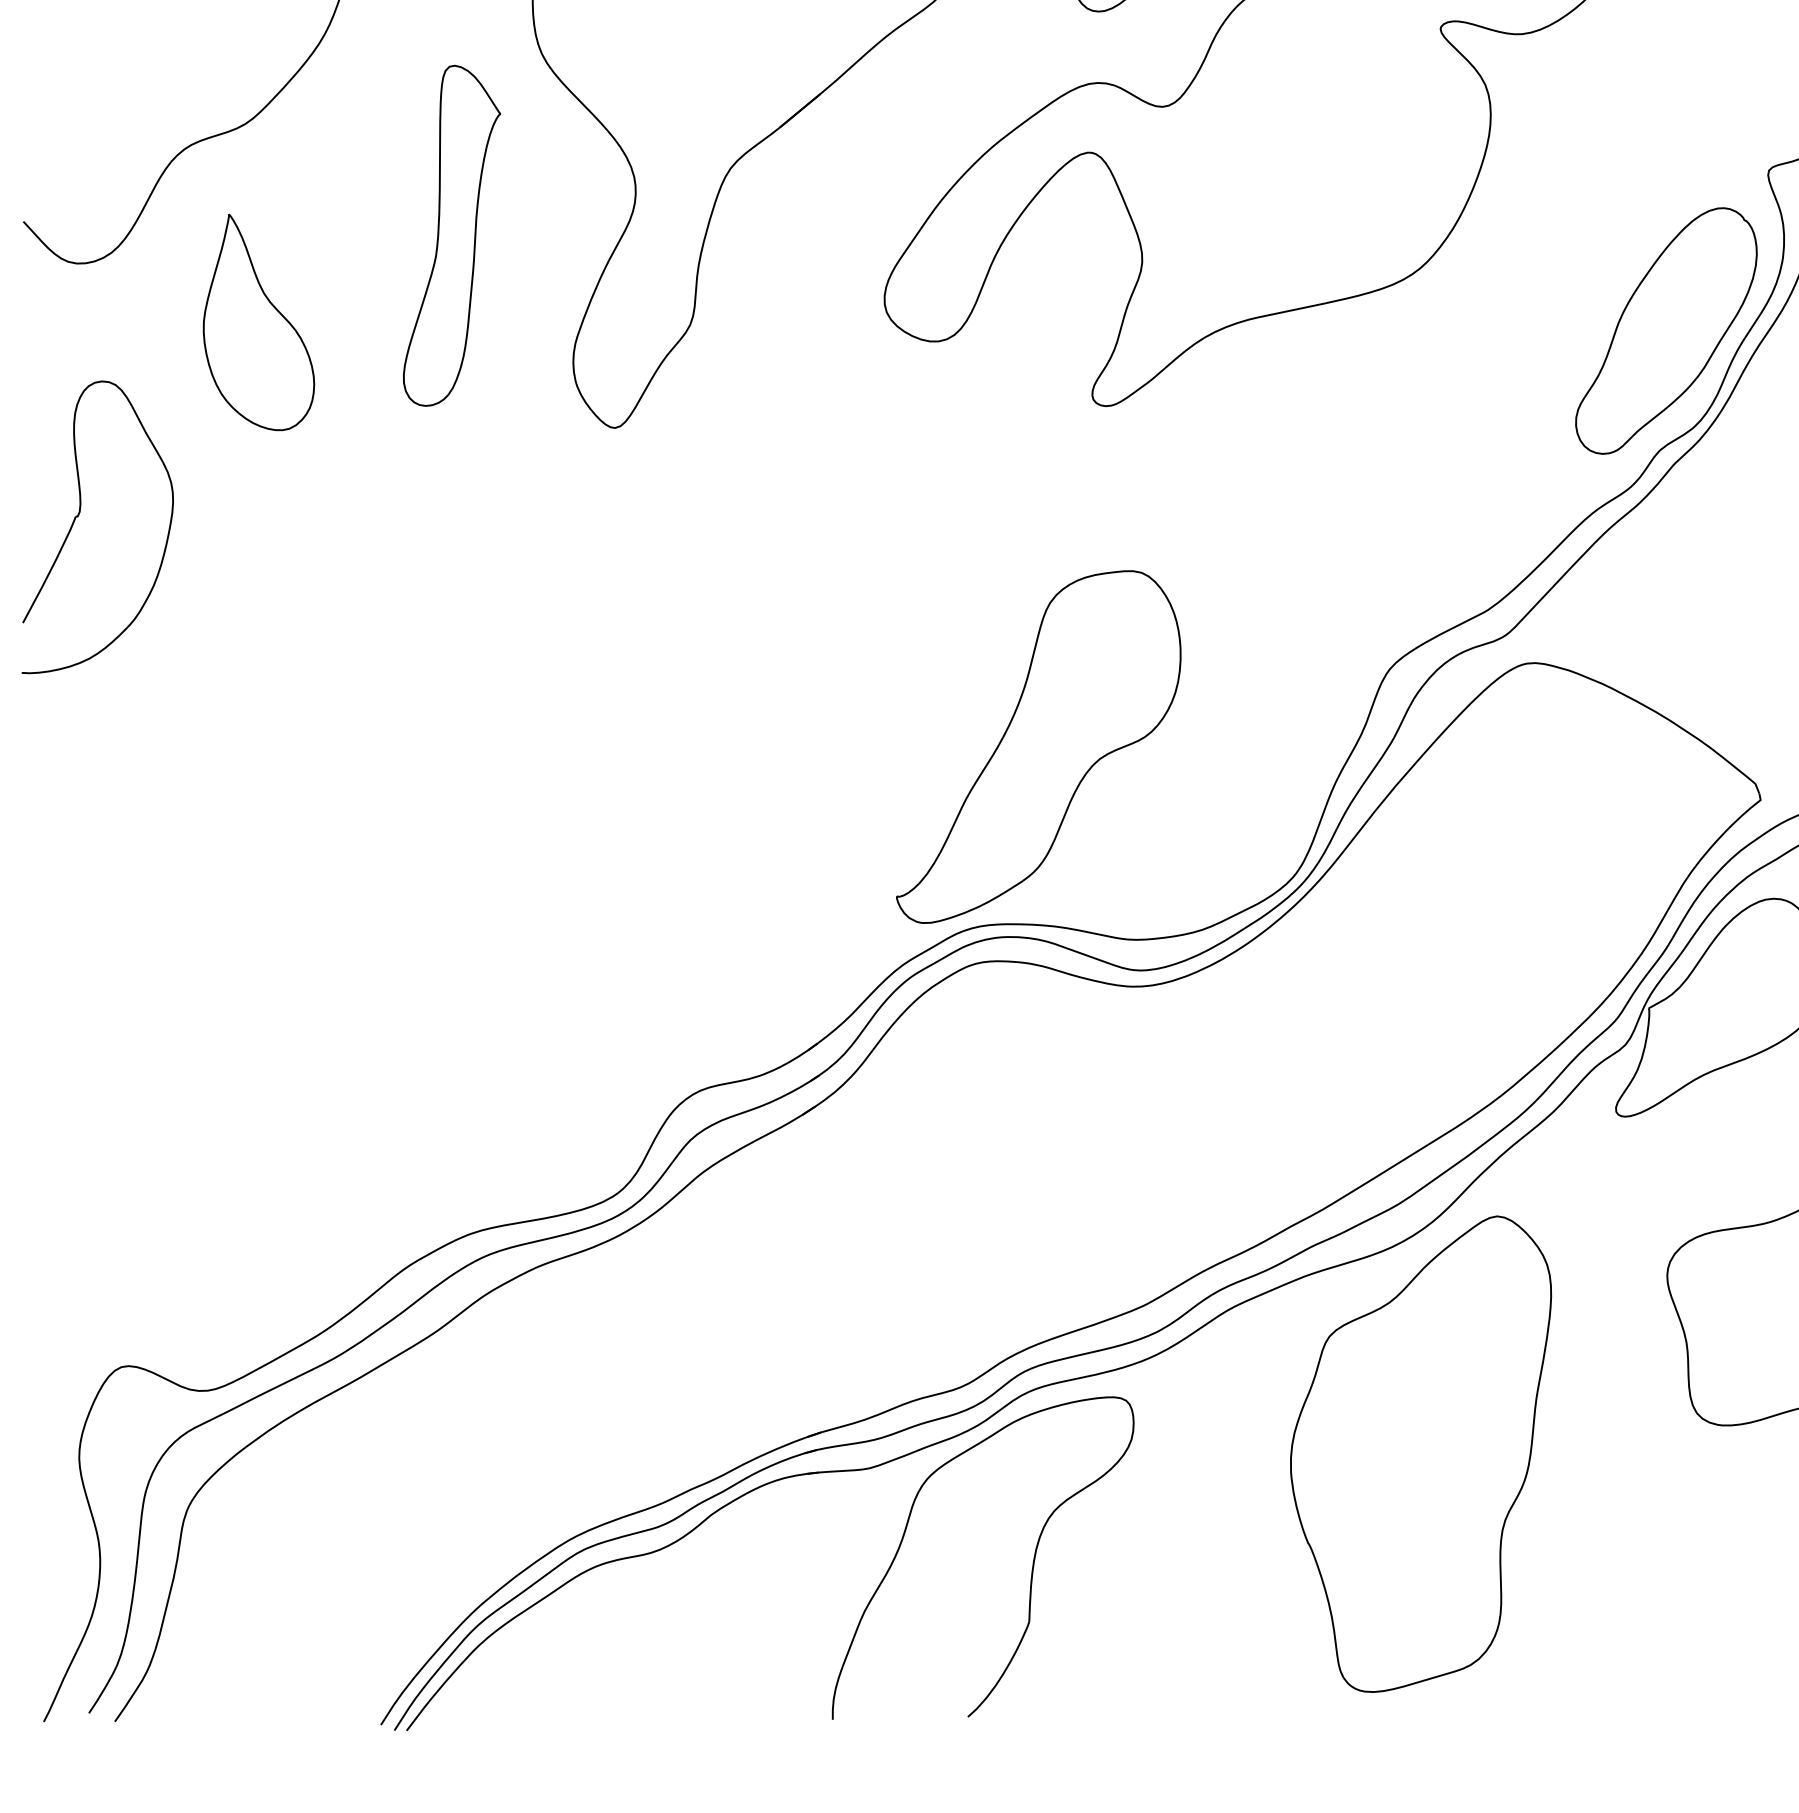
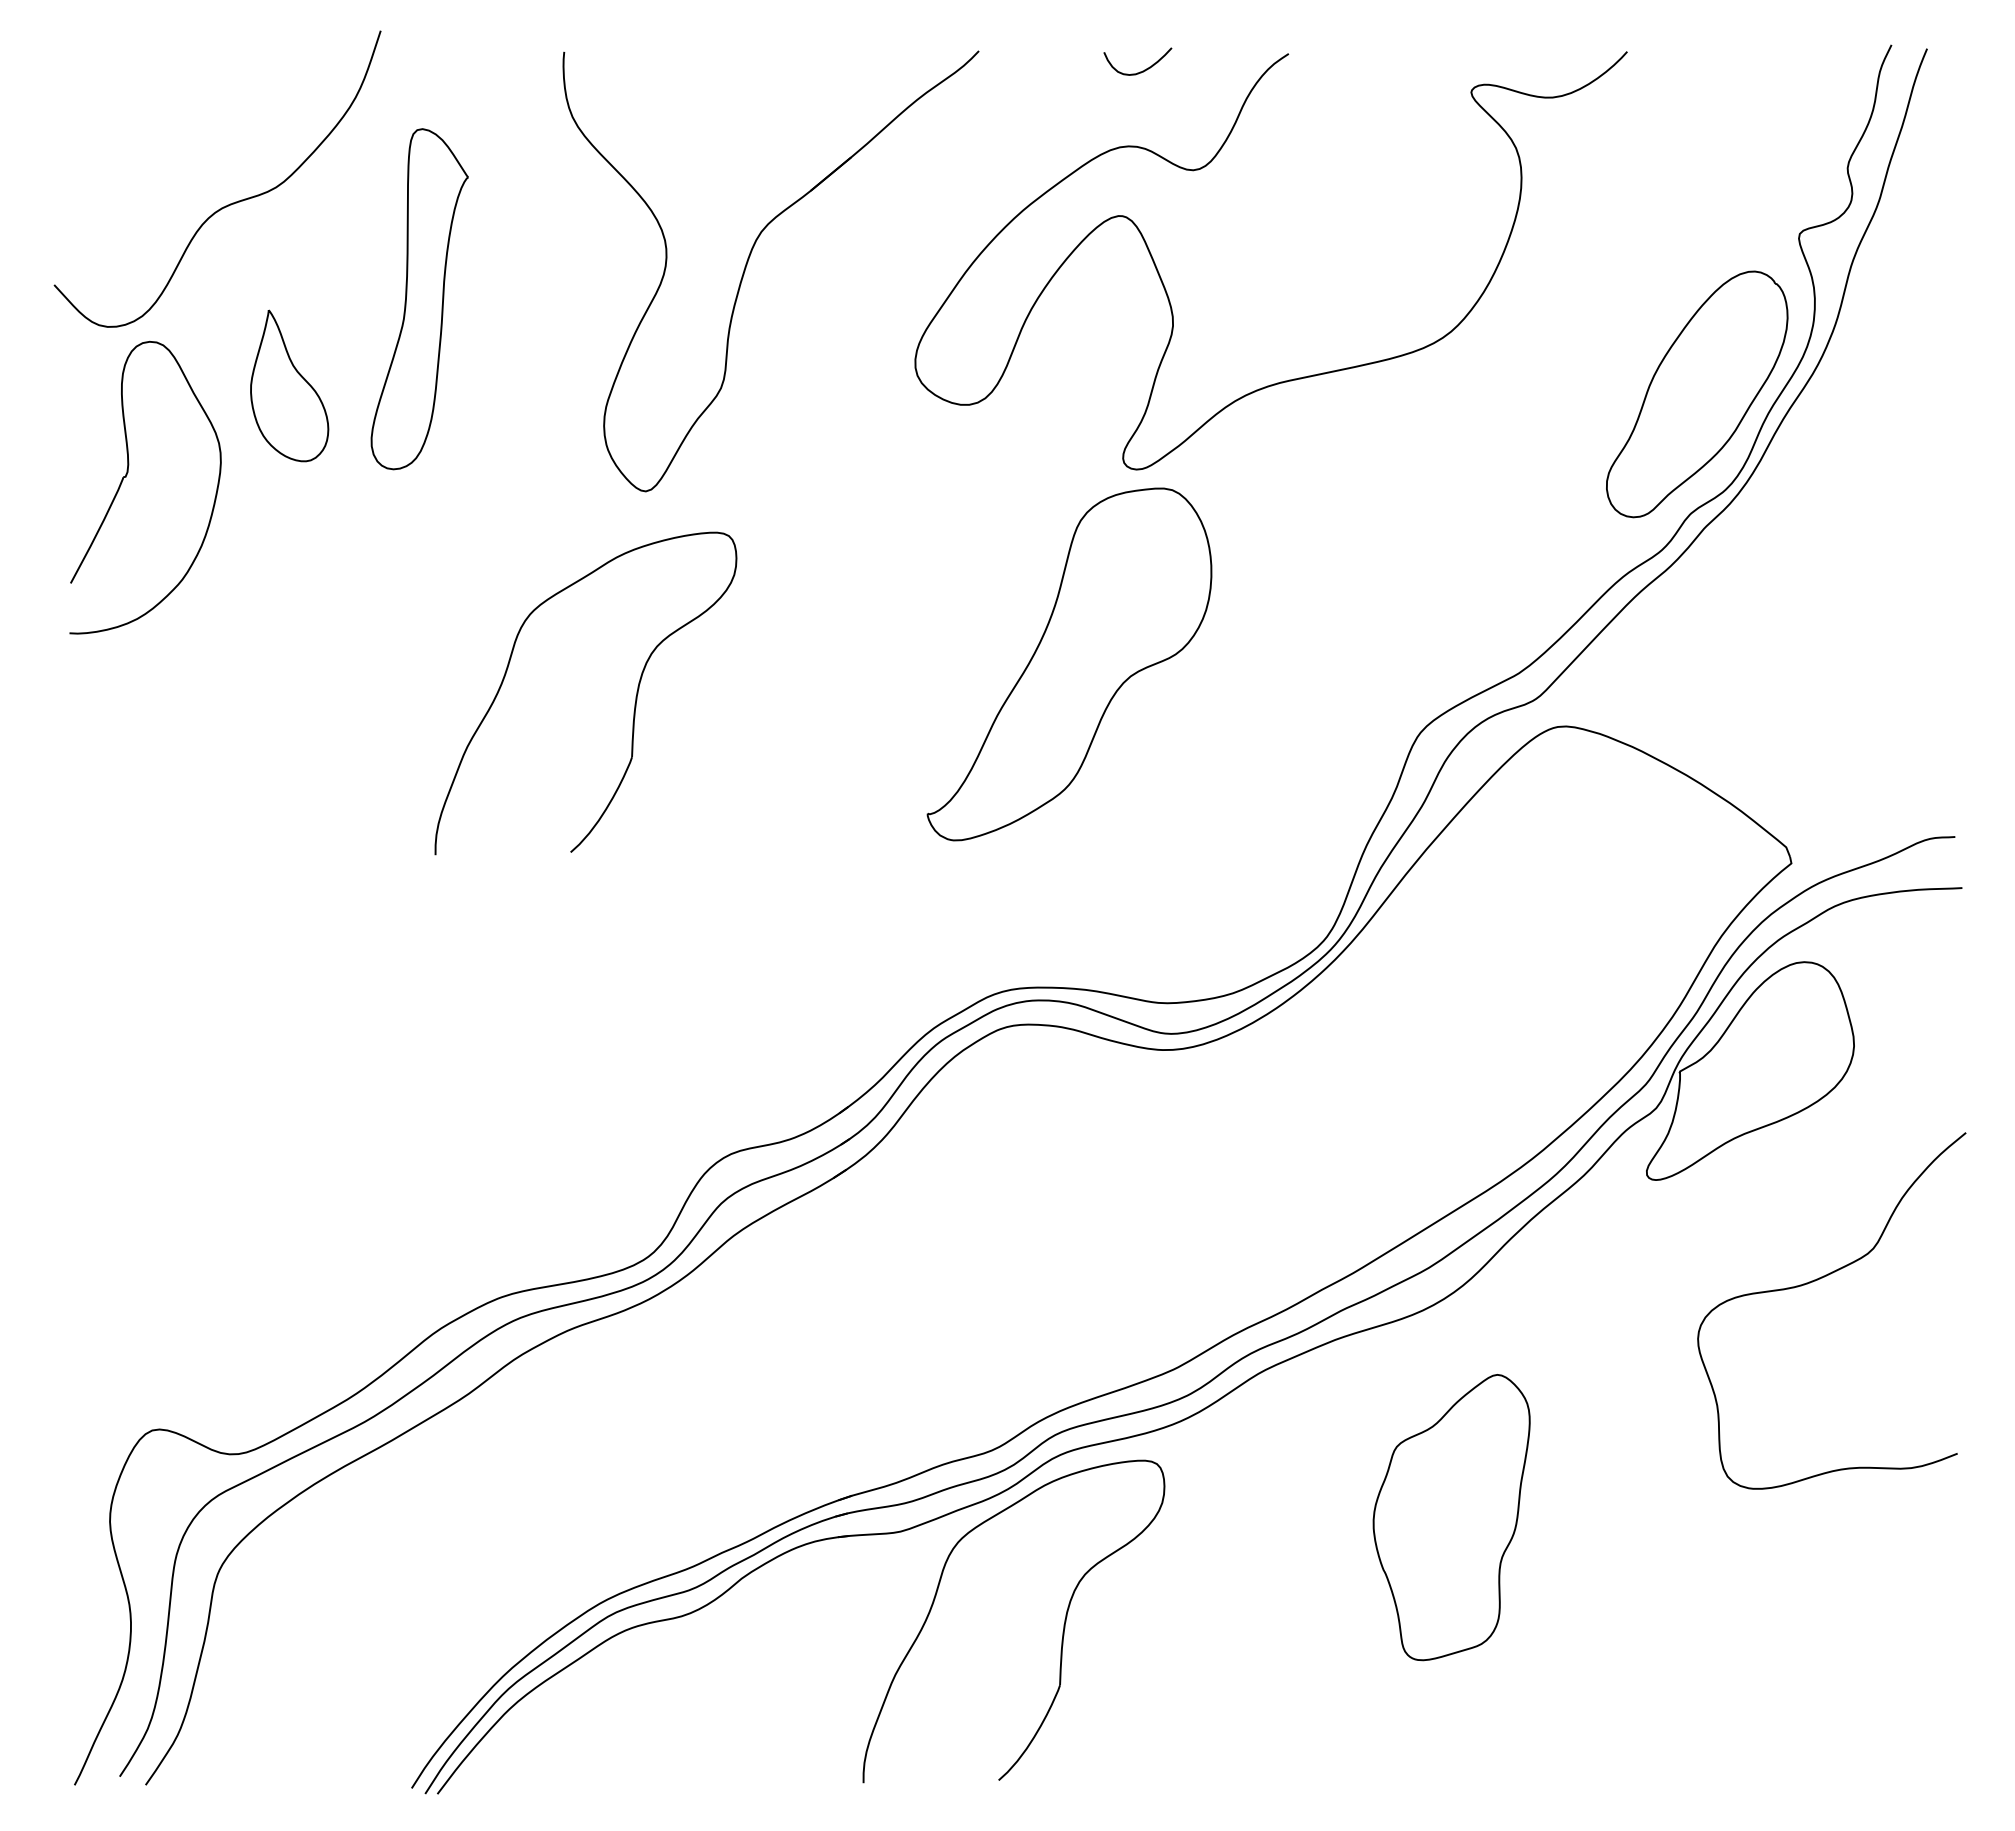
part: (451, 236) -> (419, 299), moved
part: (258, 322) -> (289, 385), size x0.7
part: (78, 517) -> (126, 477), moved
part: (603, 640) -> (634, 703), added
part: (1038, 747) -> (1069, 664), moved
part: (1420, 1454) -> (1451, 1517), size x0.6

